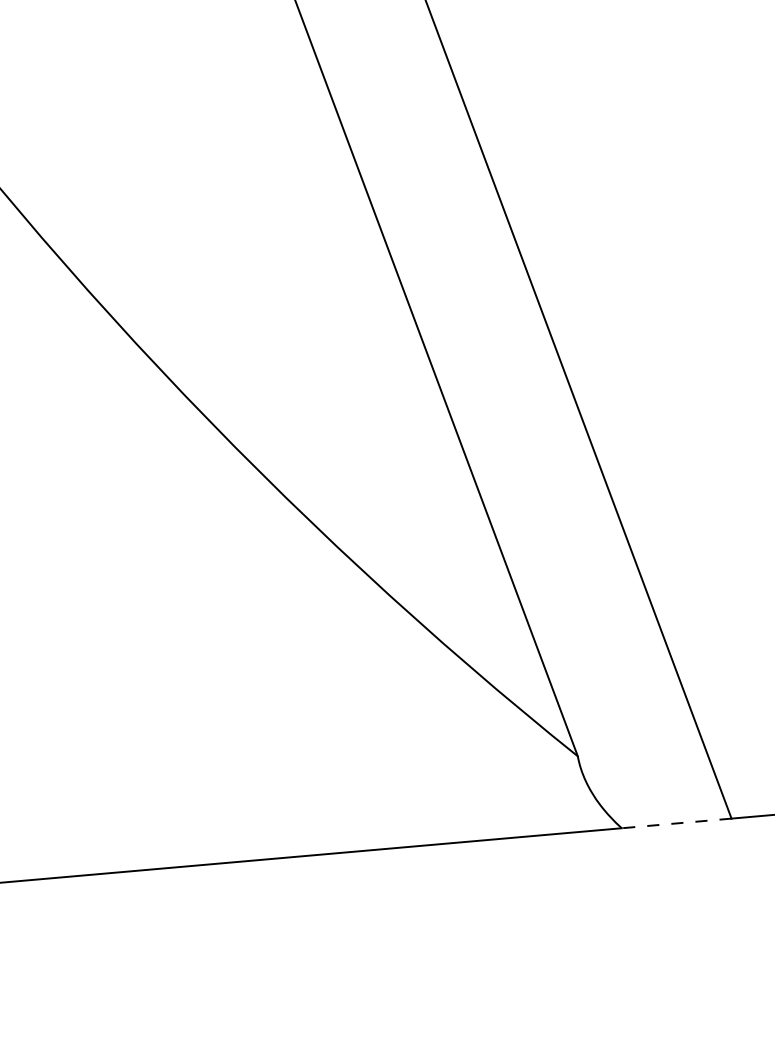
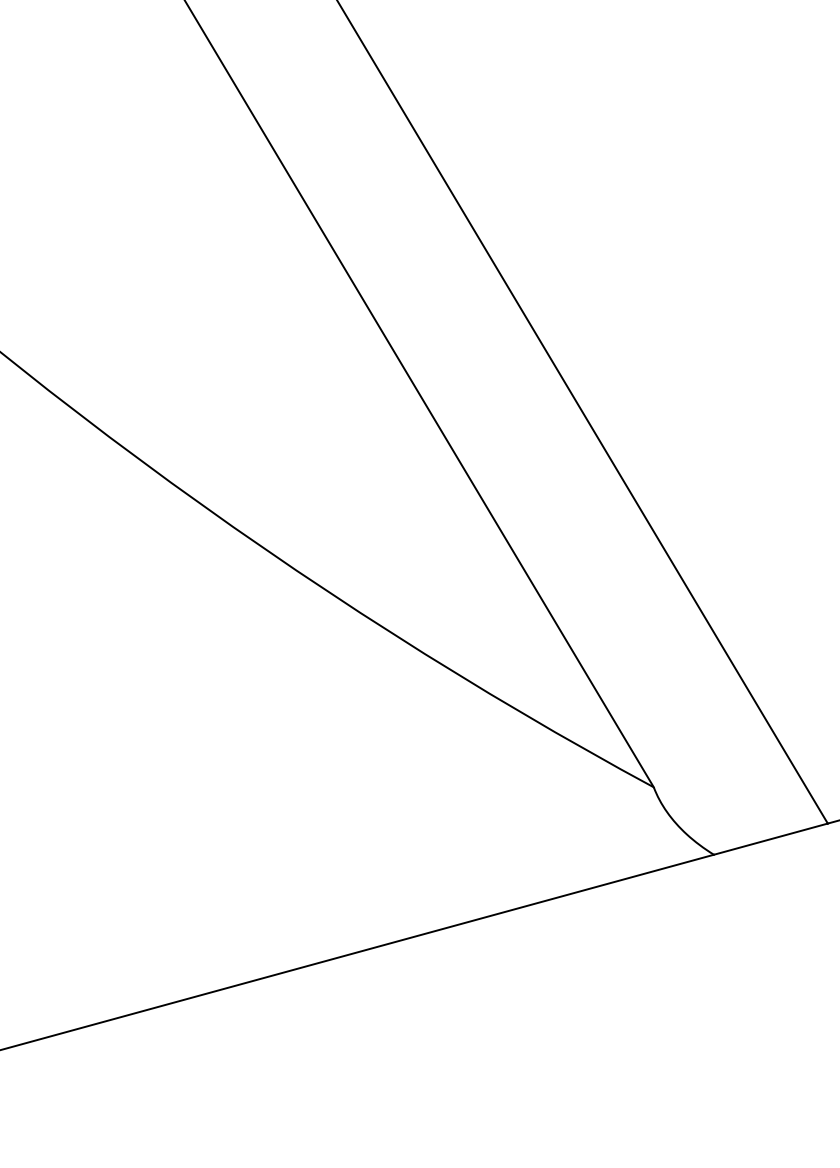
line: (676, 823) -> (770, 839), dashed -> solid

